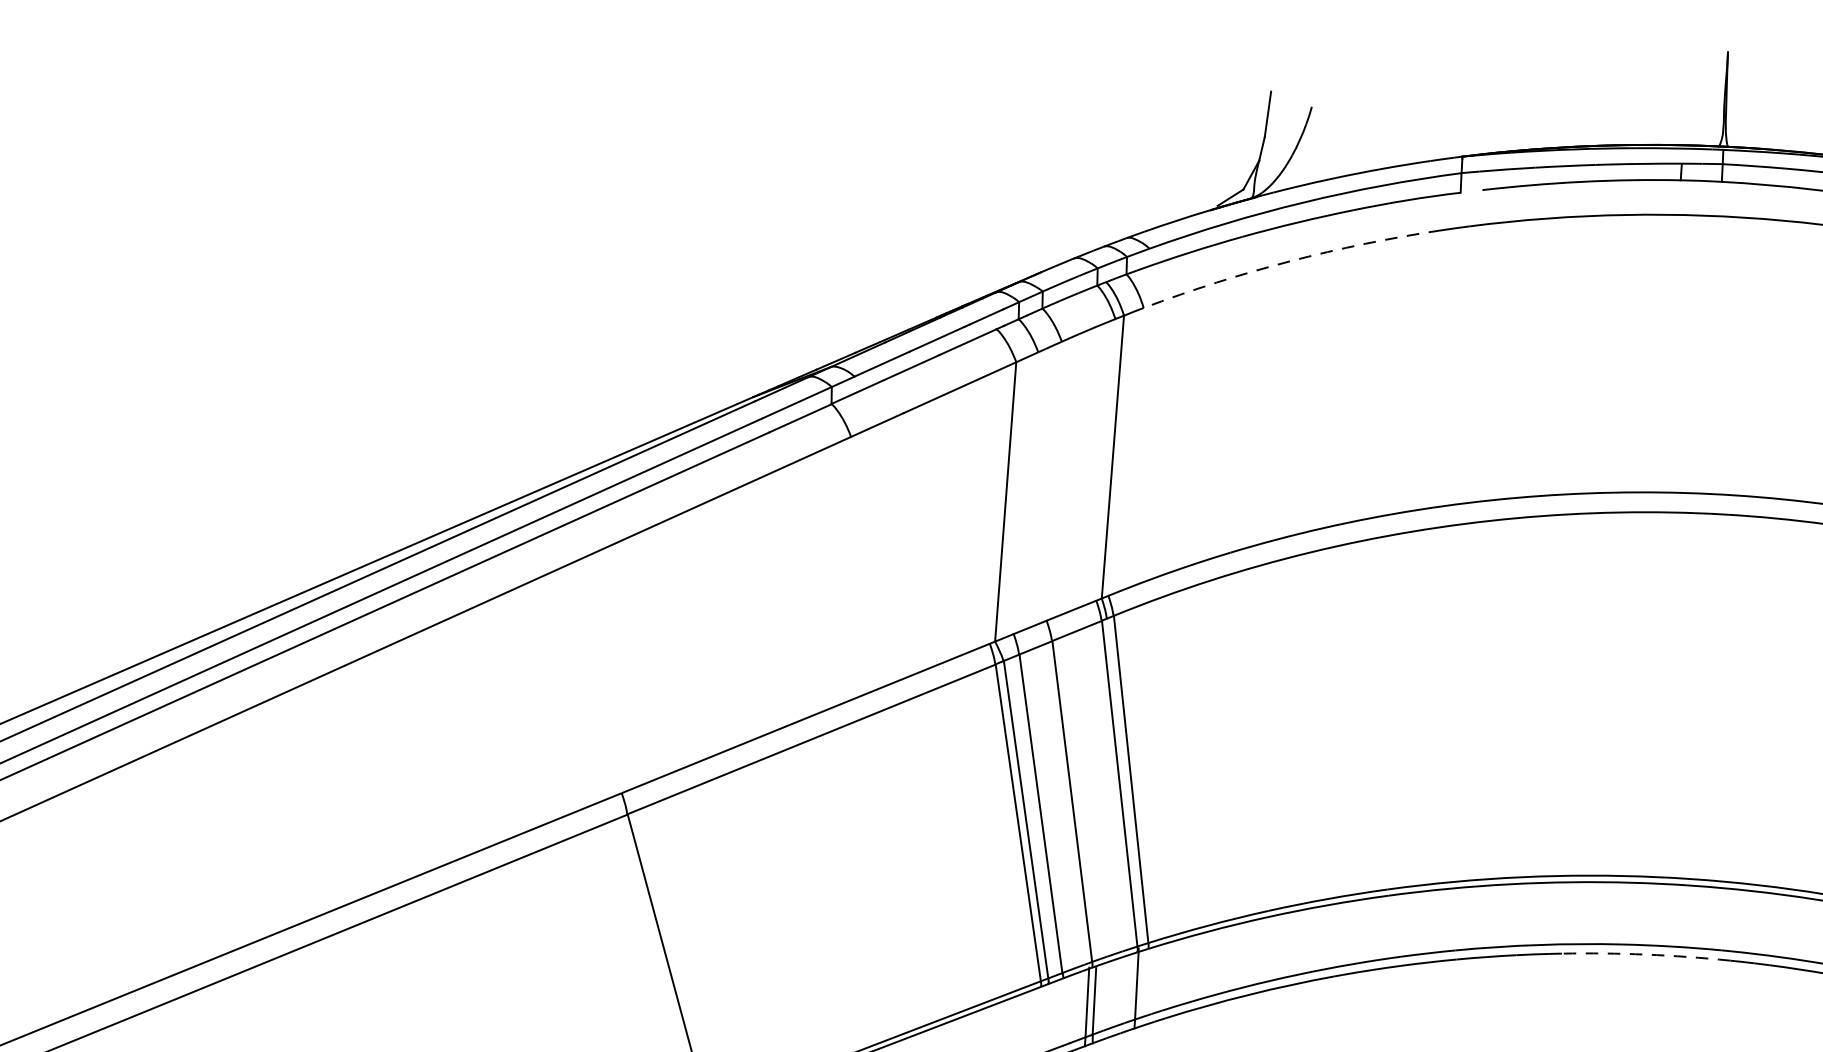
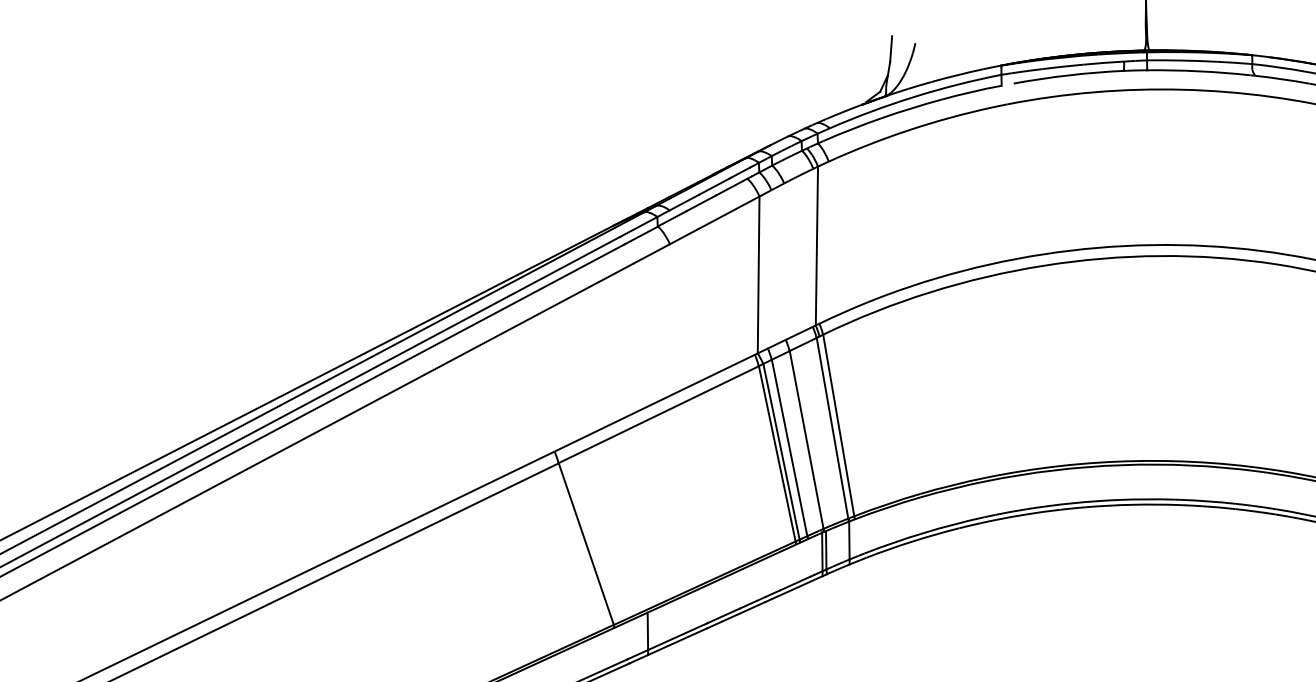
arc: (1289, 261) -> (908, 130), dashed -> solid
arc: (1645, 954) -> (1132, 504), dashed -> solid

